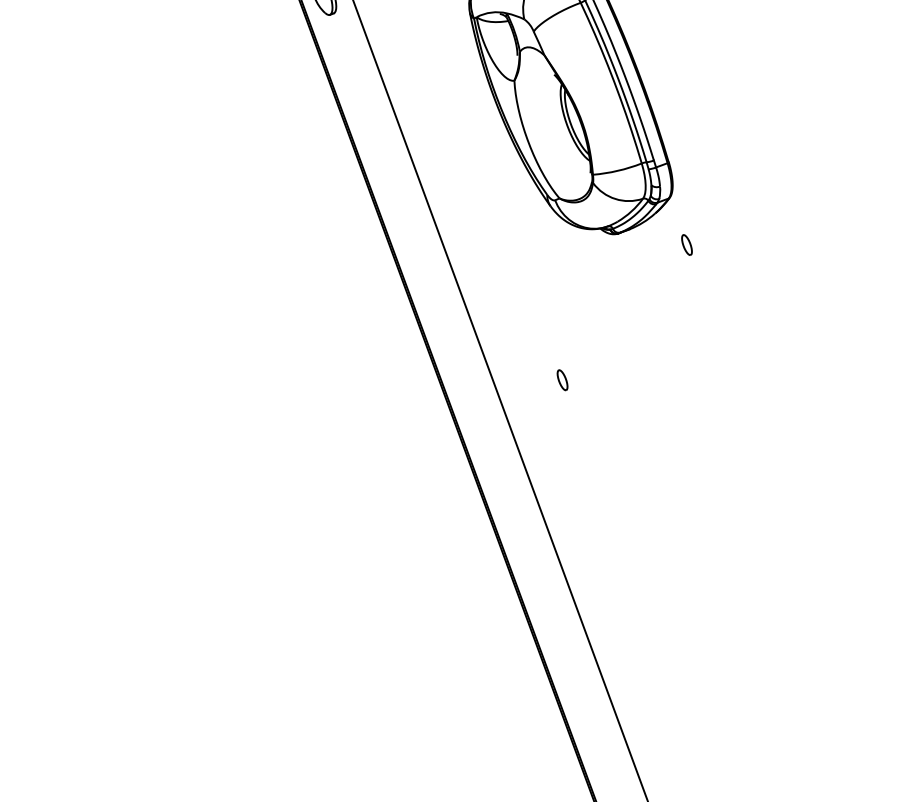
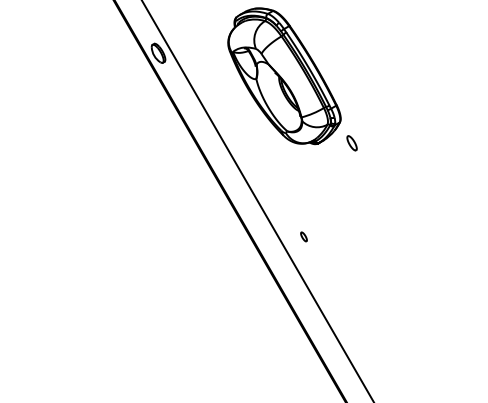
part: (687, 243) -> (352, 142), size x1.6
part: (561, 379) -> (303, 236), moved

